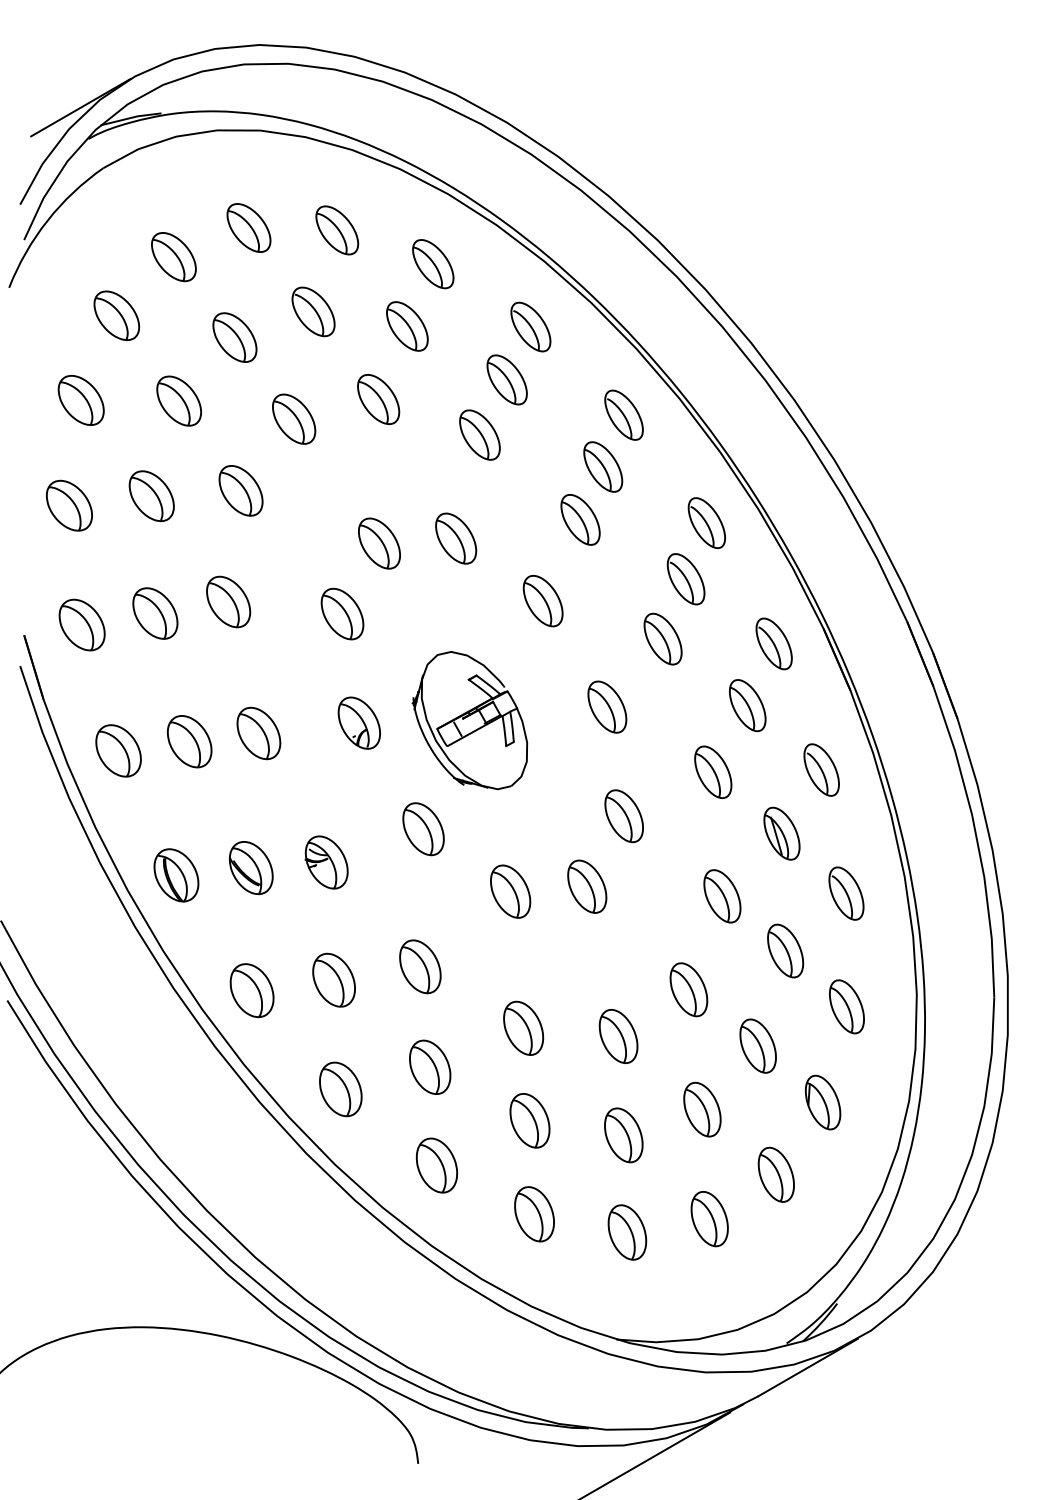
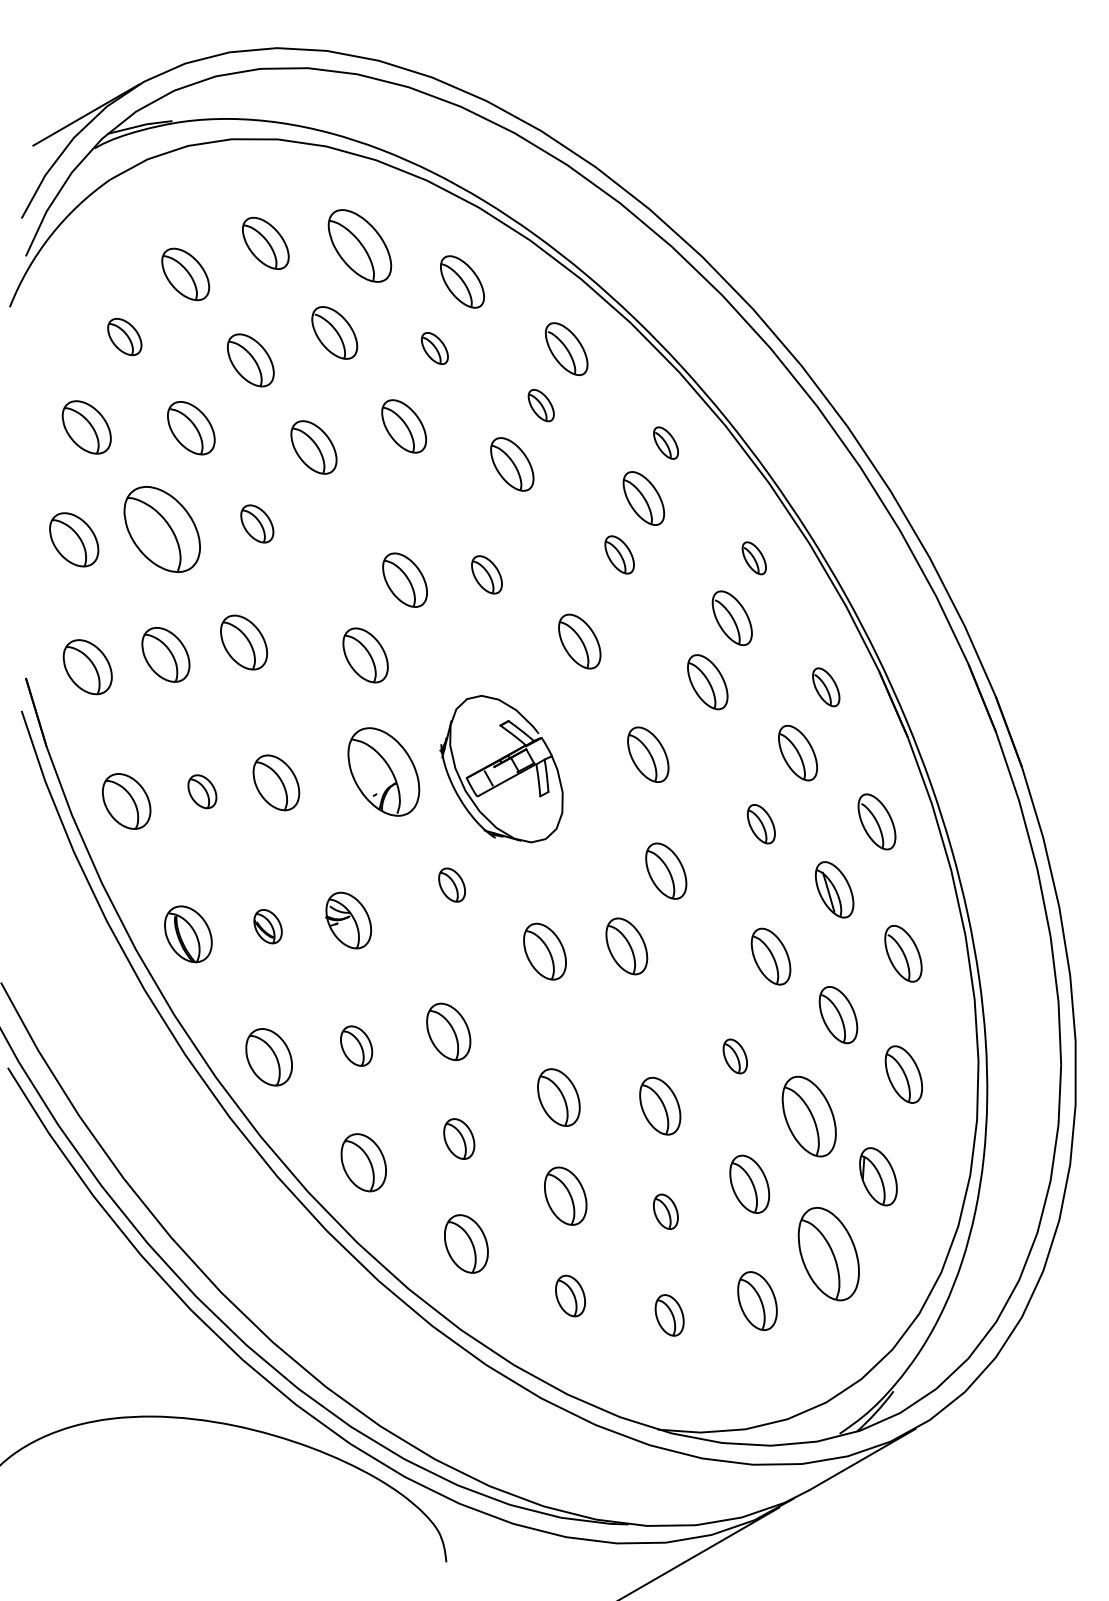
part: (337, 230) -> (360, 246), size x1.4
part: (116, 315) -> (124, 336), size x0.7
part: (407, 326) -> (434, 348), size x0.6
part: (506, 379) -> (540, 405), size x0.6
part: (623, 414) -> (665, 442), size x0.6
part: (240, 490) -> (256, 523), size x0.7
part: (151, 496) -> (161, 529), size x1.6
part: (580, 519) -> (619, 554), size x0.7
part: (706, 522) -> (754, 557), size x0.6
part: (456, 538) -> (487, 574), size x0.7
part: (773, 643) -> (825, 686), size x0.7
part: (358, 722) -> (382, 771), size x1.6
part: (189, 741) -> (202, 791), size x0.6
part: (713, 771) -> (761, 823), size x0.7
part: (423, 829) -> (452, 885), size x0.6
part: (250, 868) -> (267, 926), size x0.6
part: (333, 979) -> (356, 1045), size x0.7
part: (688, 989) -> (734, 1056), size x0.6
part: (757, 1045) -> (808, 1115), size x1.4
part: (430, 1066) -> (459, 1138), size x0.7
part: (623, 1135) -> (665, 1211), size x0.6
part: (775, 1174) -> (827, 1253), size x1.6
part: (534, 1214) -> (570, 1296), size x0.7
part: (627, 1232) -> (669, 1315), size x0.7

